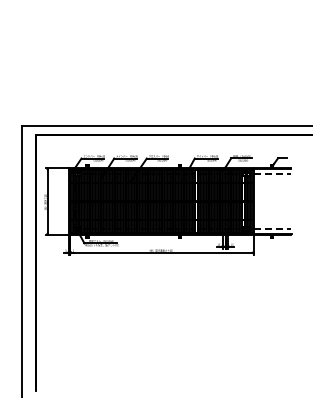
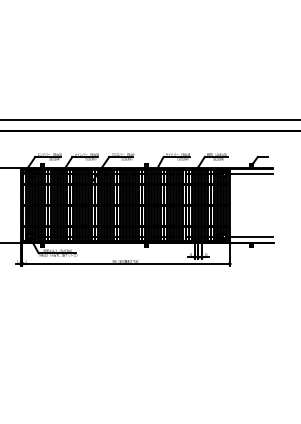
line: (272, 173) -> (251, 173), dashed -> solid
line: (272, 229) -> (251, 237), dashed -> solid

